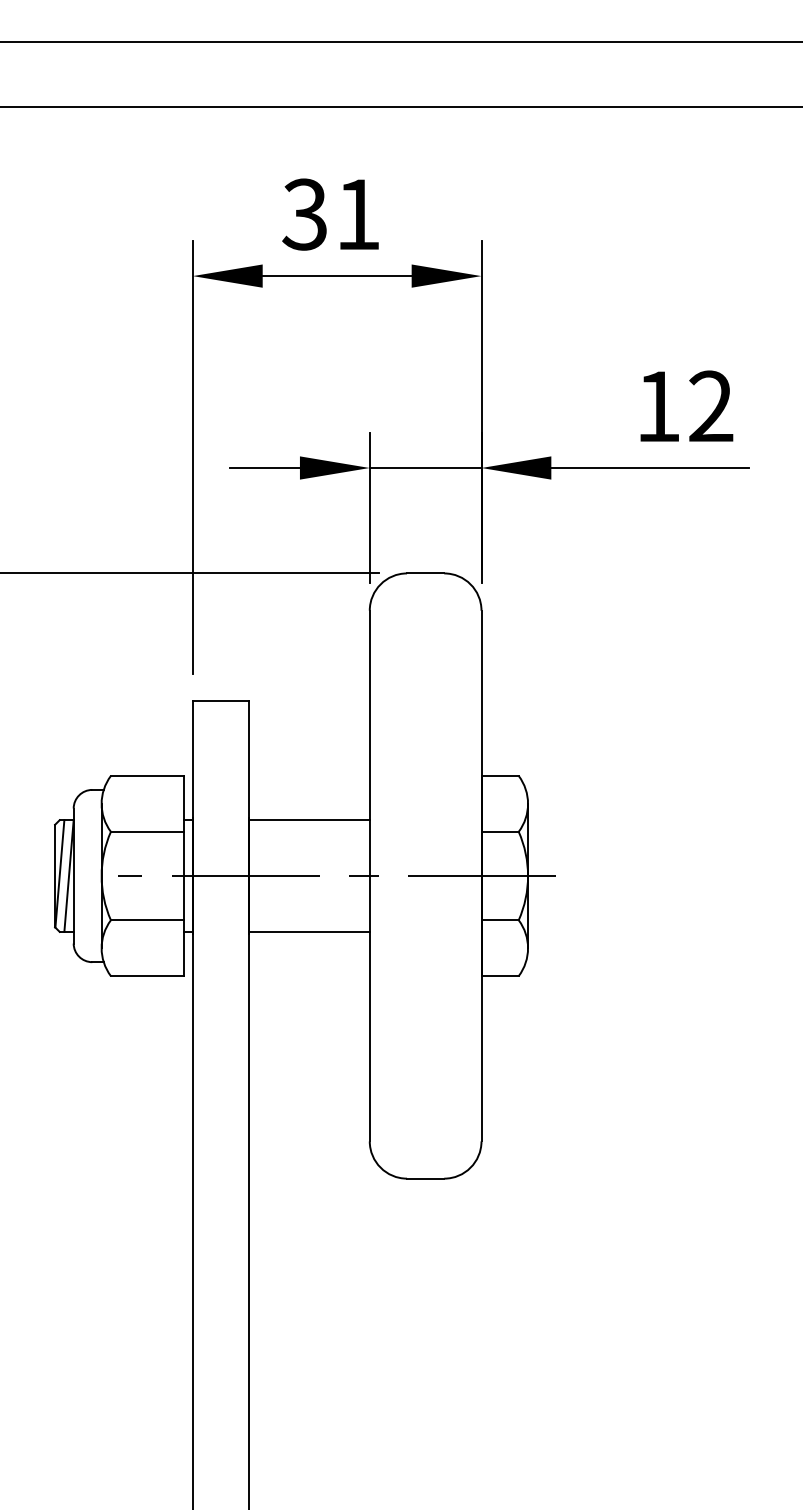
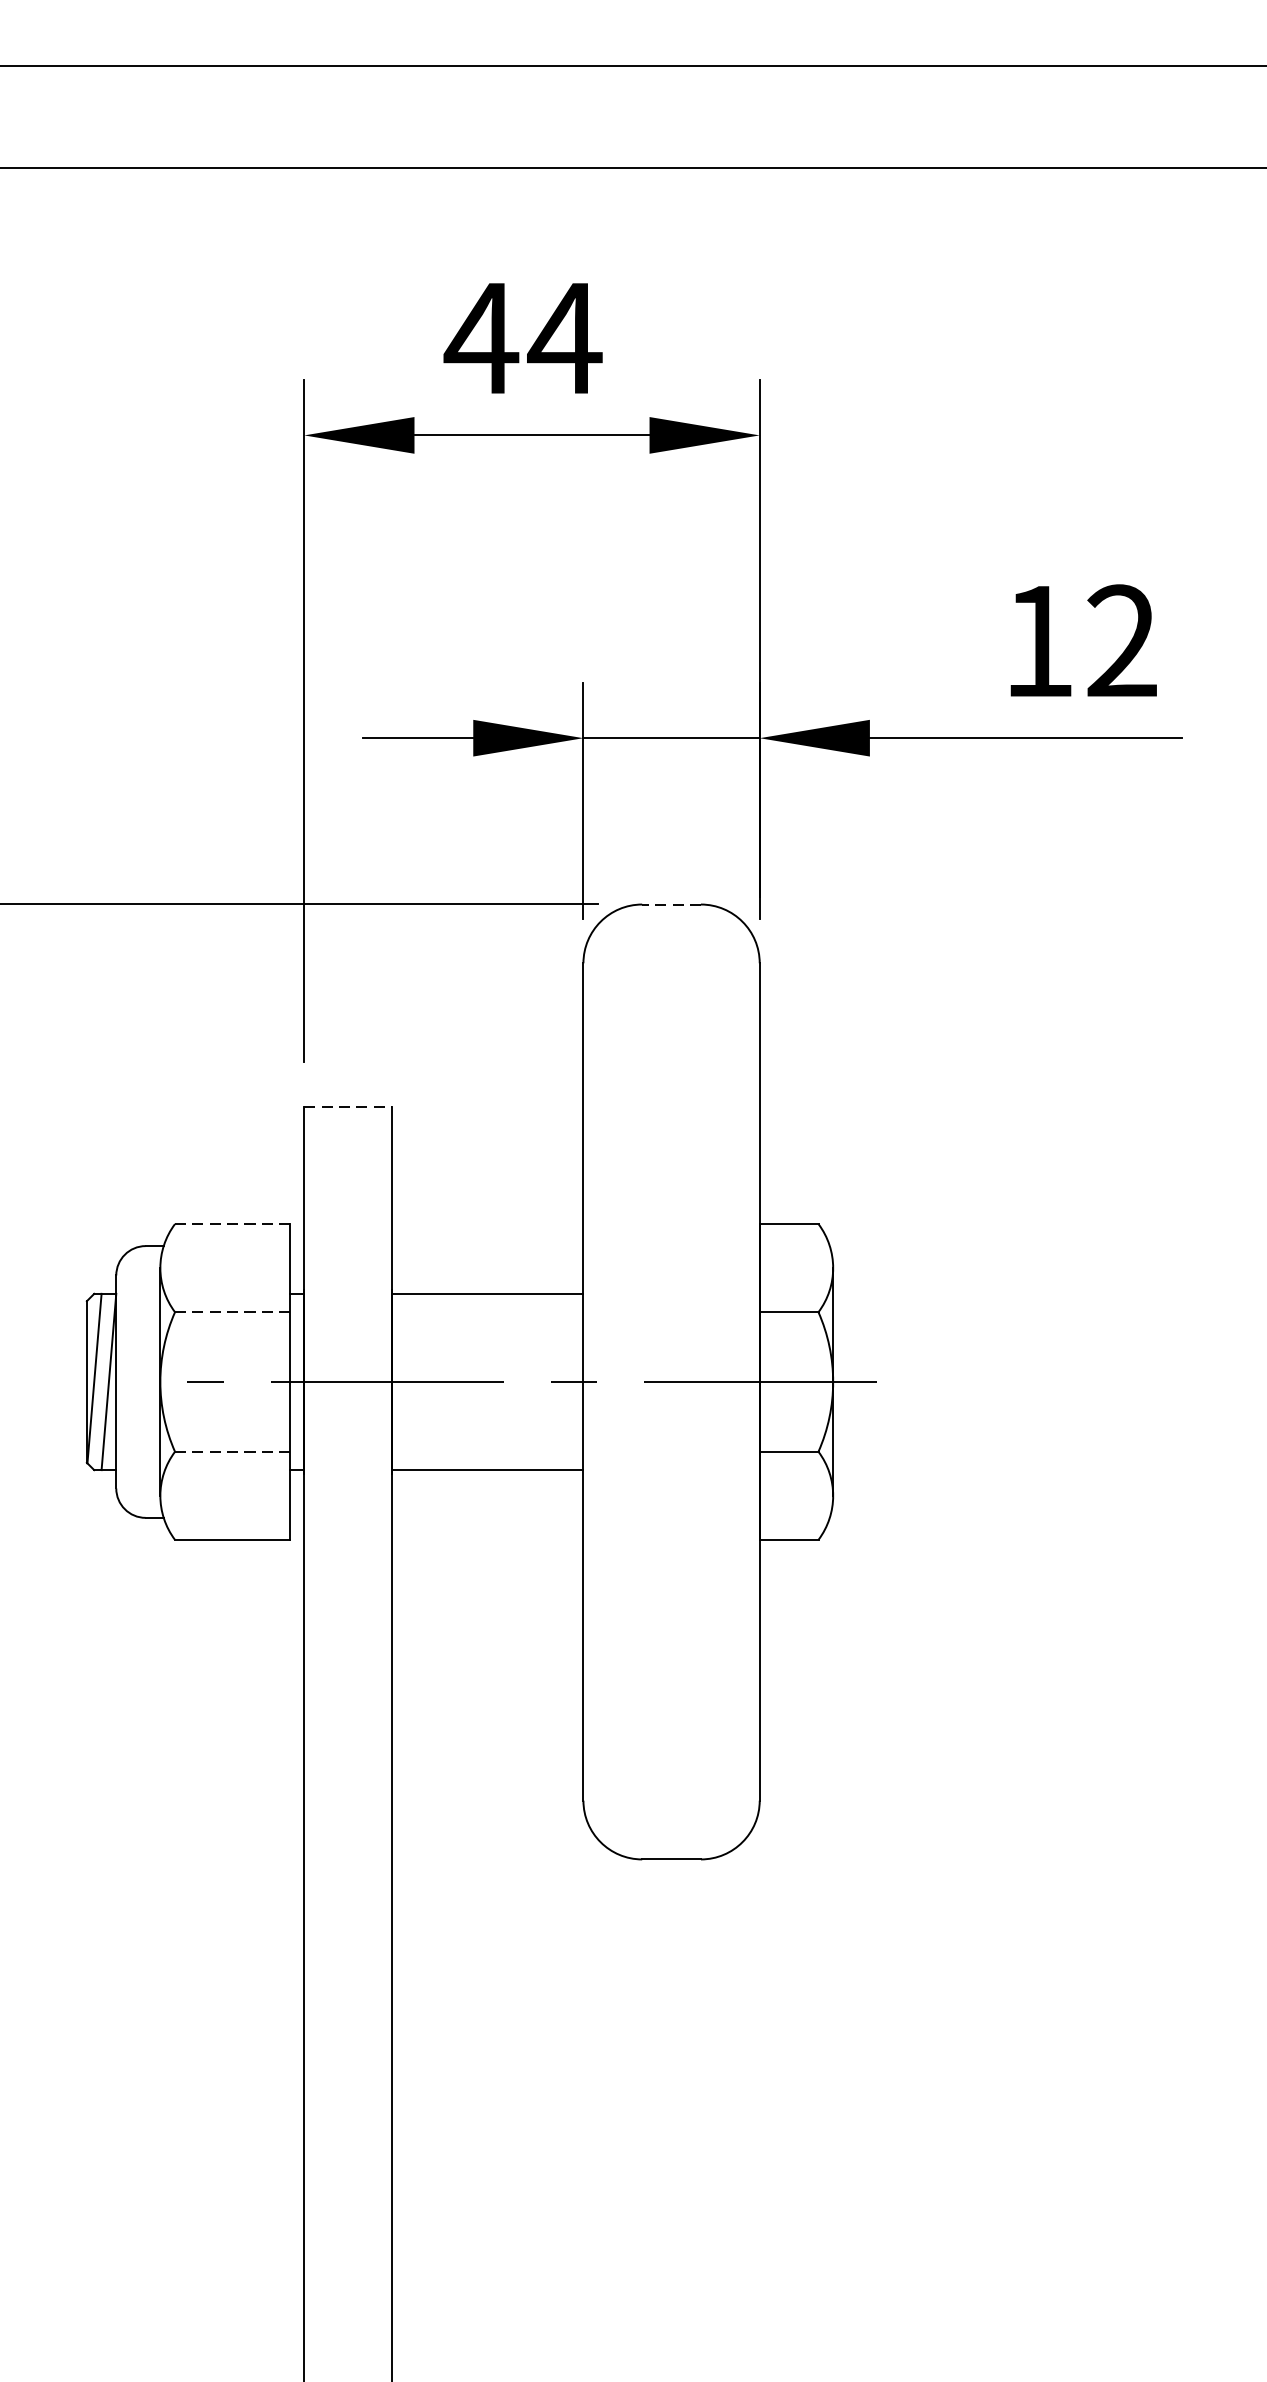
text: (331, 214) -> (523, 338), 31 -> 44
line: (425, 573) -> (671, 904), solid -> dashed
line: (220, 701) -> (347, 1106), solid -> dashed
line: (147, 775) -> (232, 1223), solid -> dashed
line: (147, 831) -> (232, 1311), solid -> dashed
line: (147, 920) -> (232, 1452), solid -> dashed

